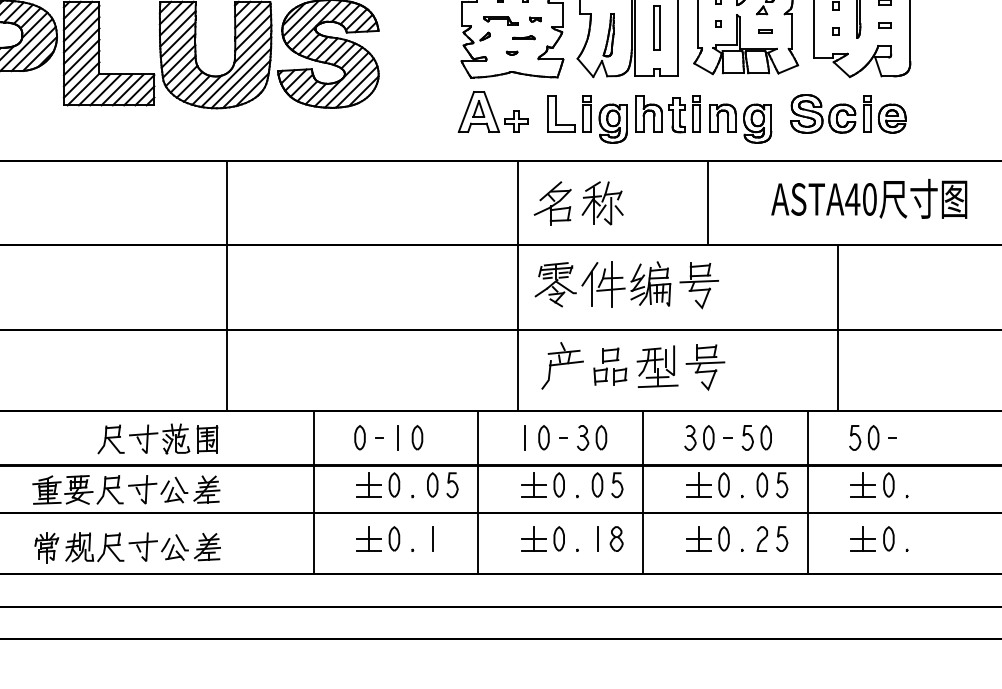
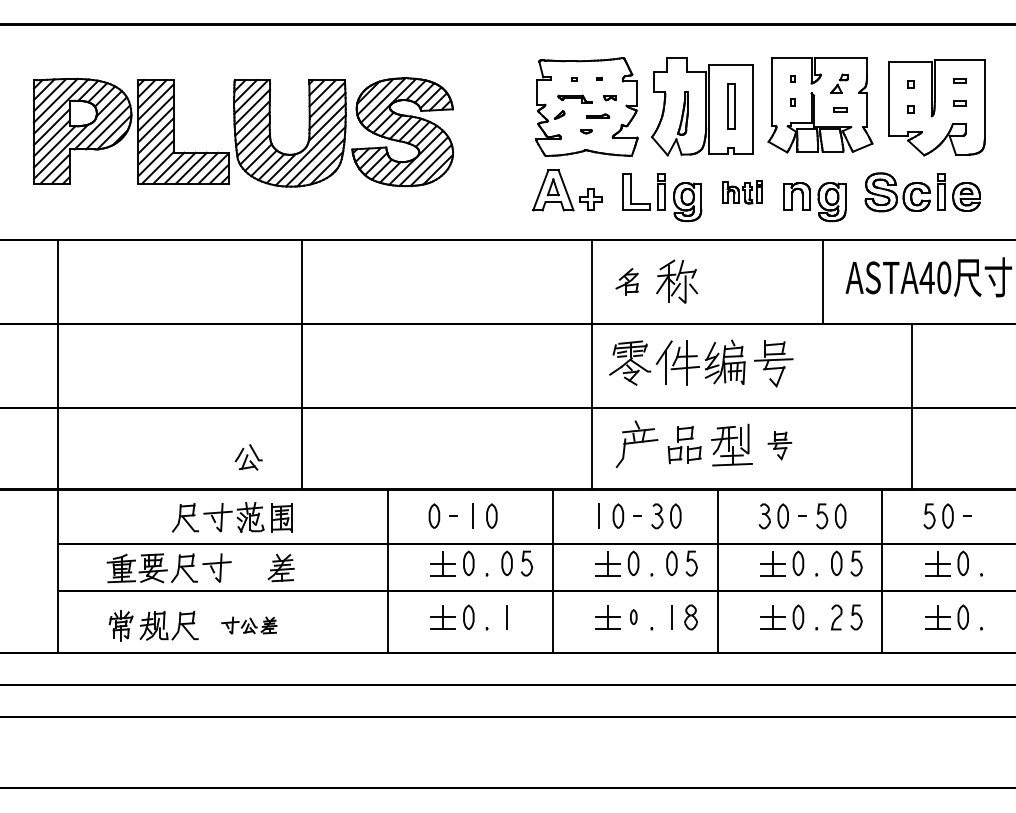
part: (668, 114) -> (742, 192), size x0.6
part: (553, 203) -> (627, 281), size x0.6
line: (708, 203) -> (823, 281), moved
part: (705, 367) -> (779, 445), size x0.6
part: (174, 490) -> (248, 457), moved
part: (559, 538) -> (633, 616), size x0.6
part: (175, 547) -> (249, 625), size x0.6

